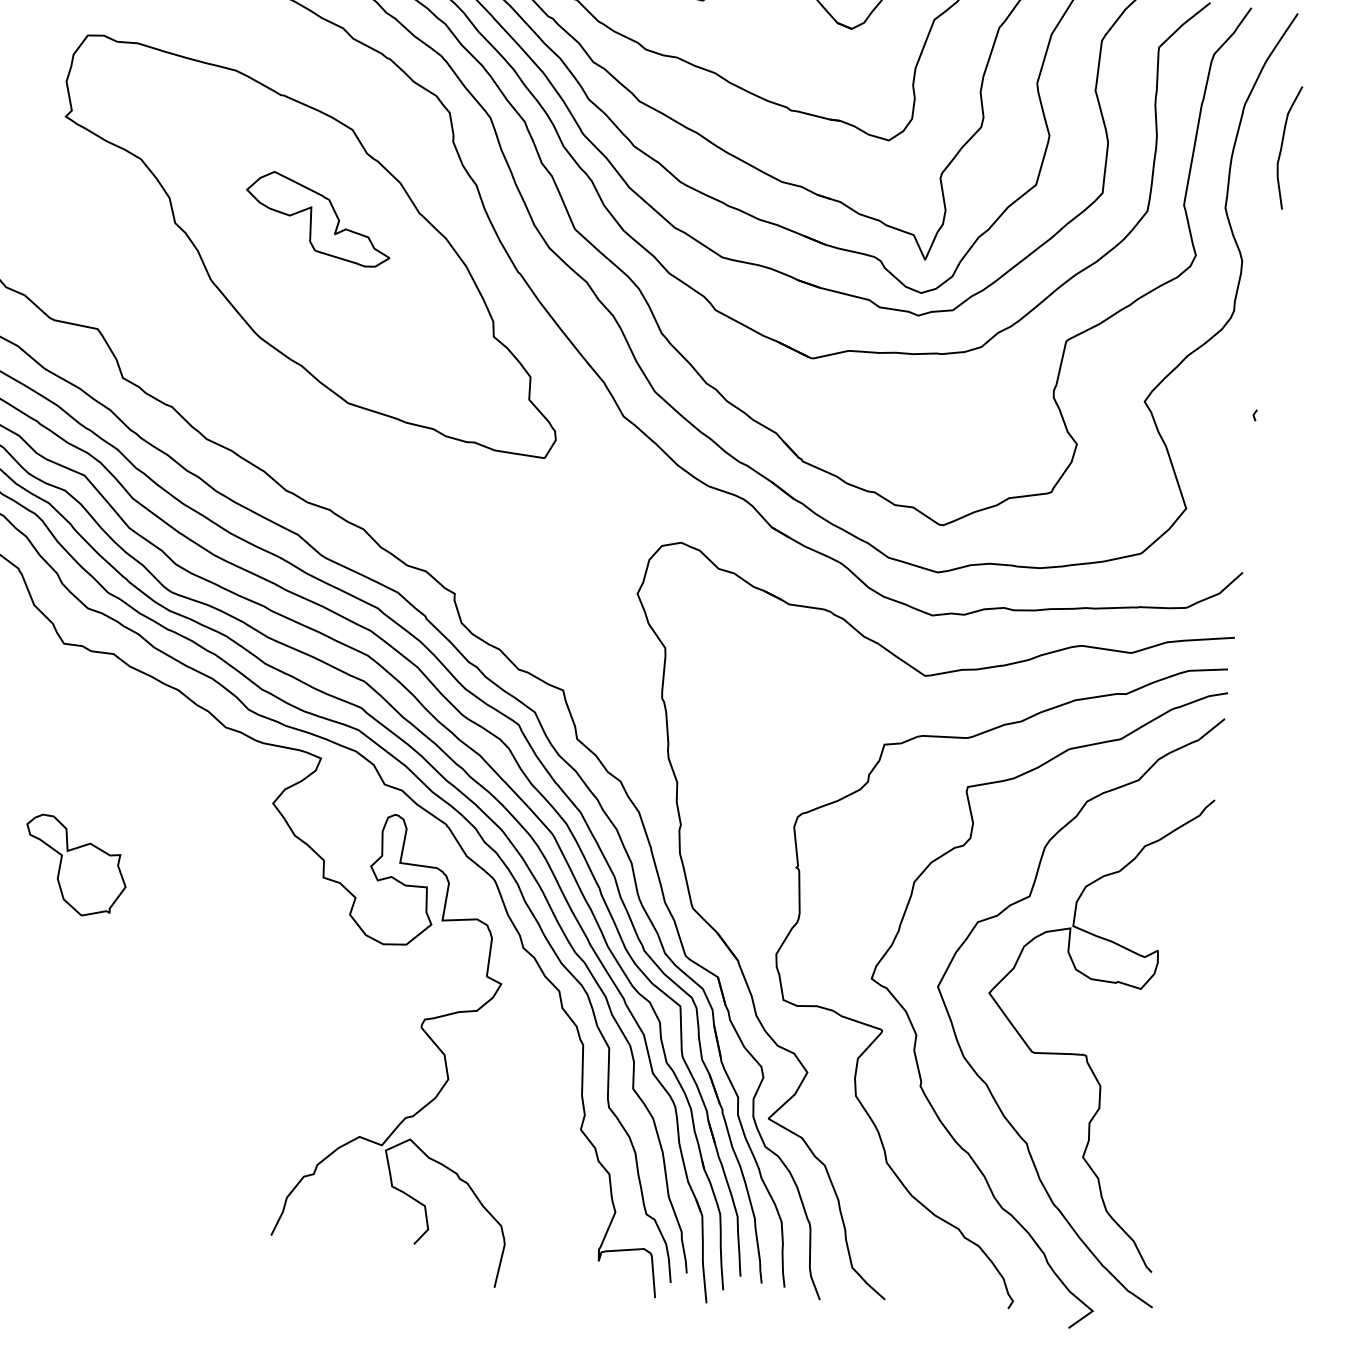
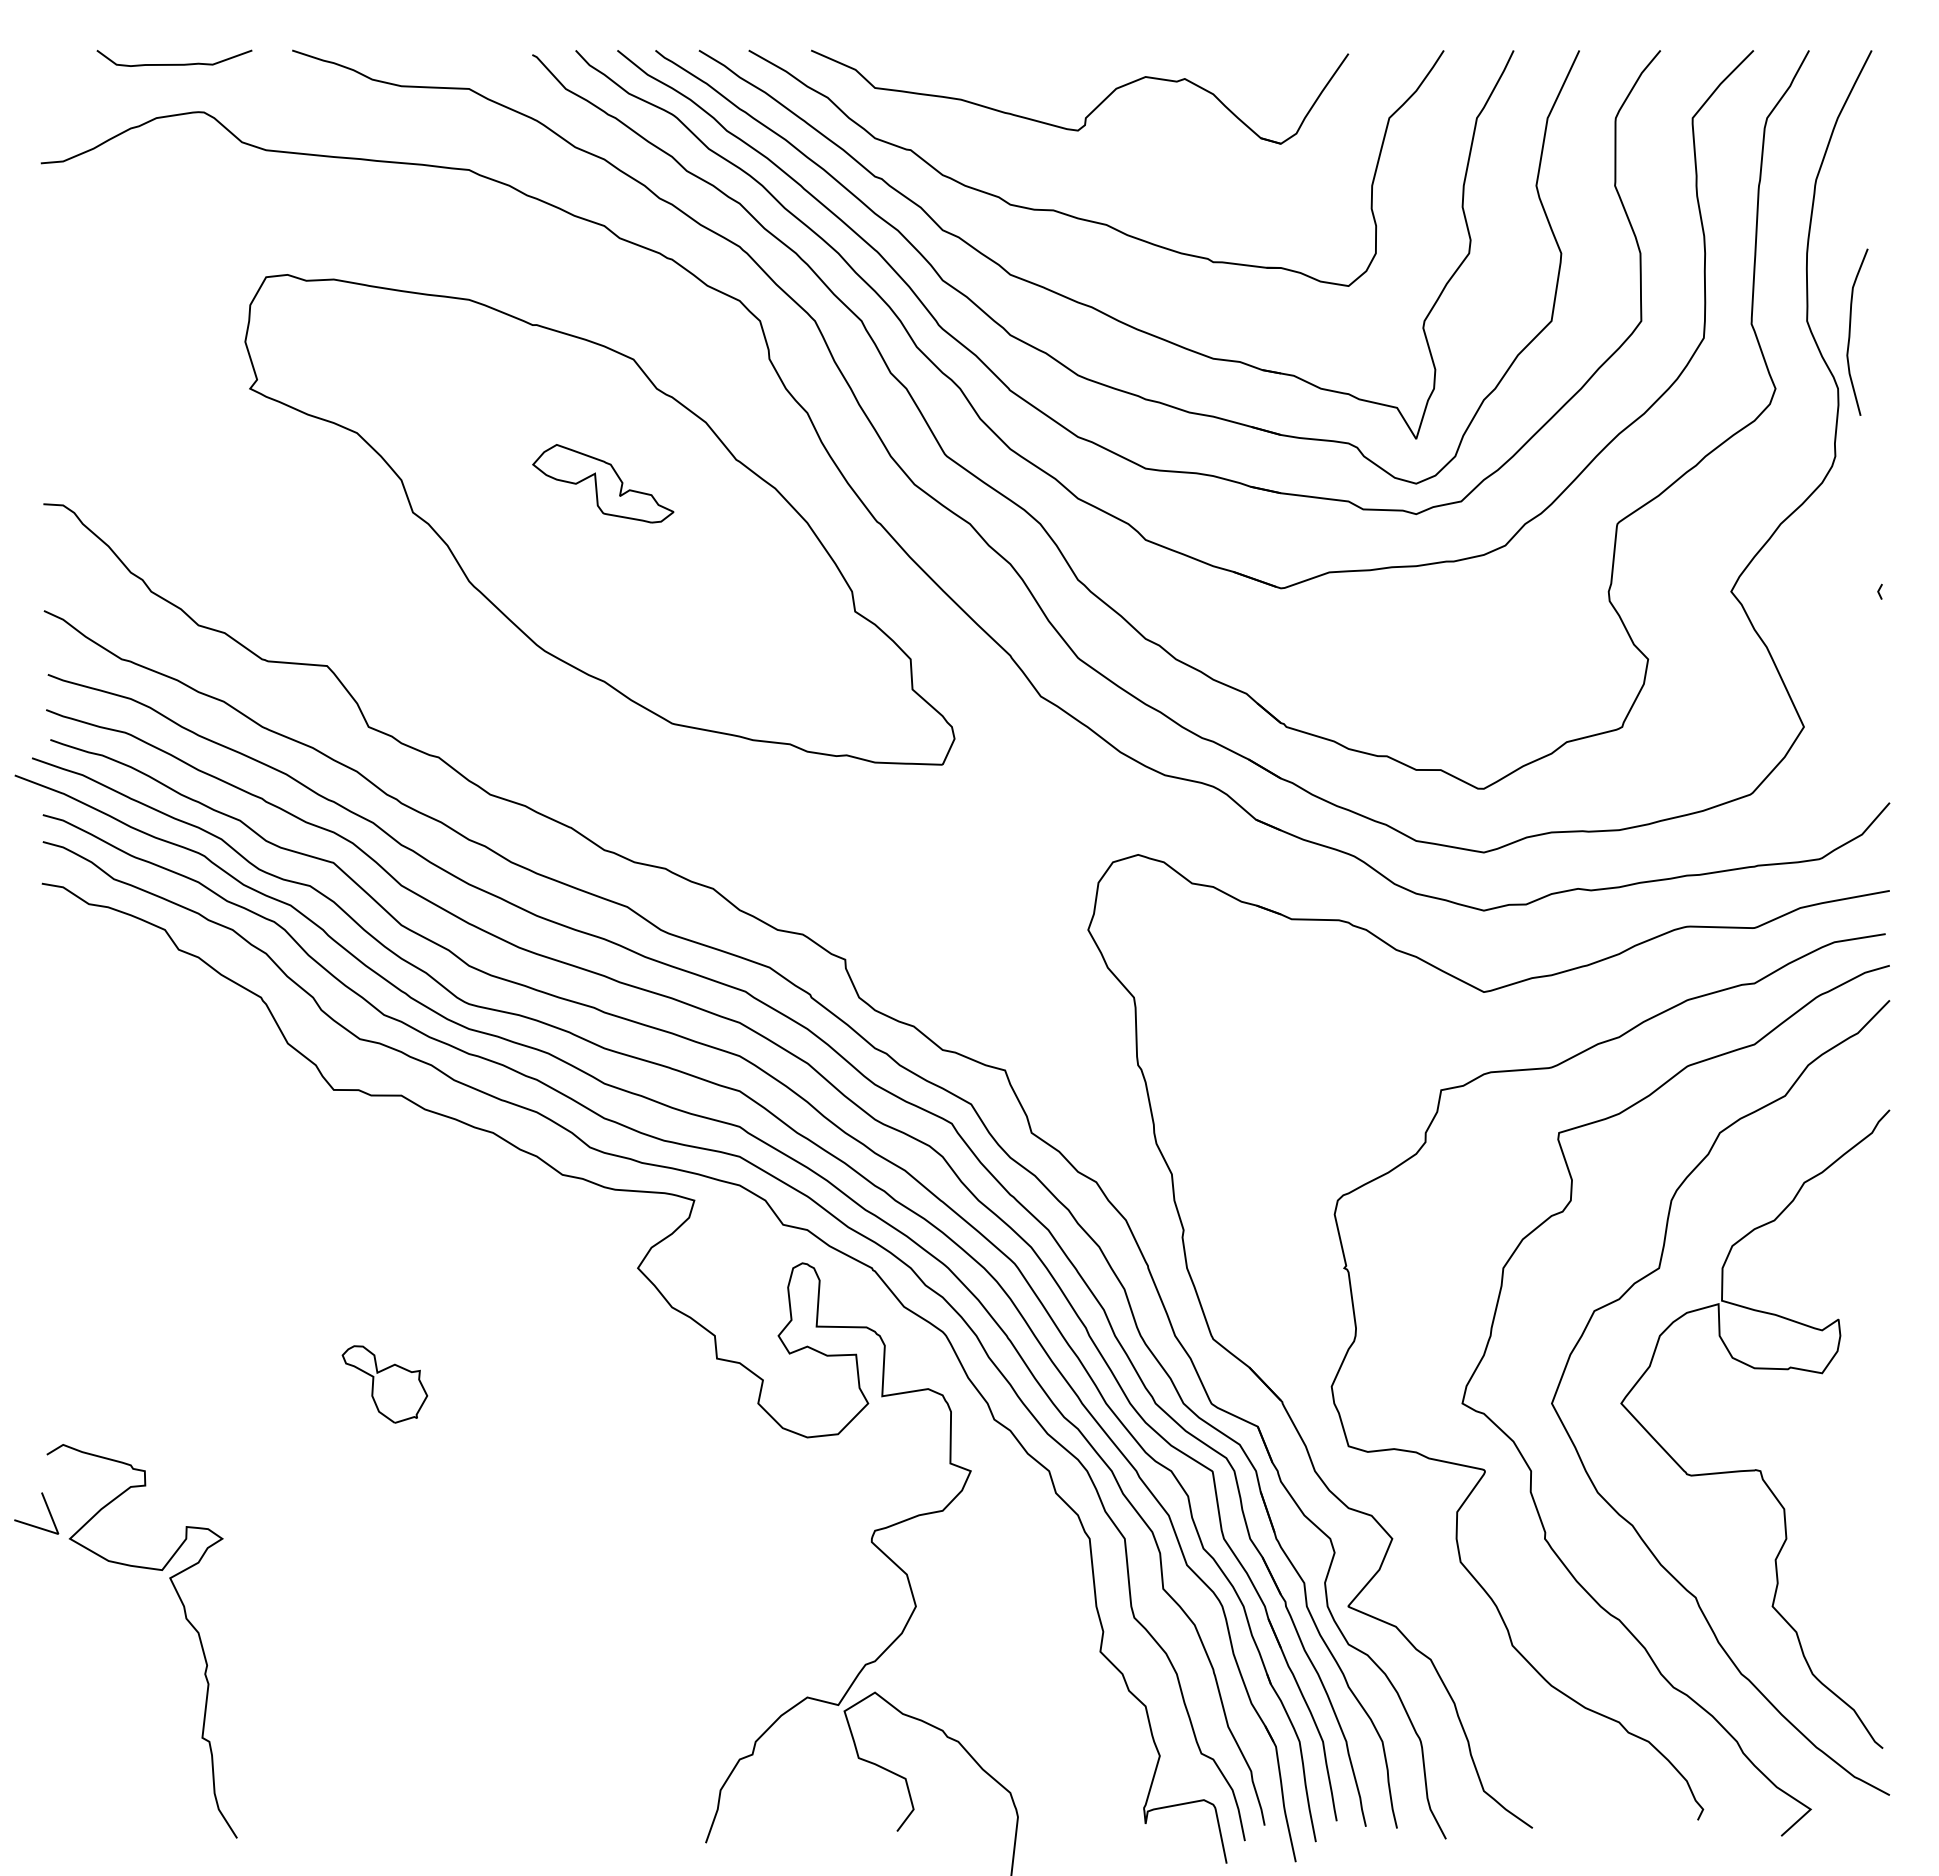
curve: (1282, 146) -> (1850, 331), moved
part: (319, 218) -> (603, 483), size x0.7
part: (74, 866) -> (384, 1384), size x0.6

